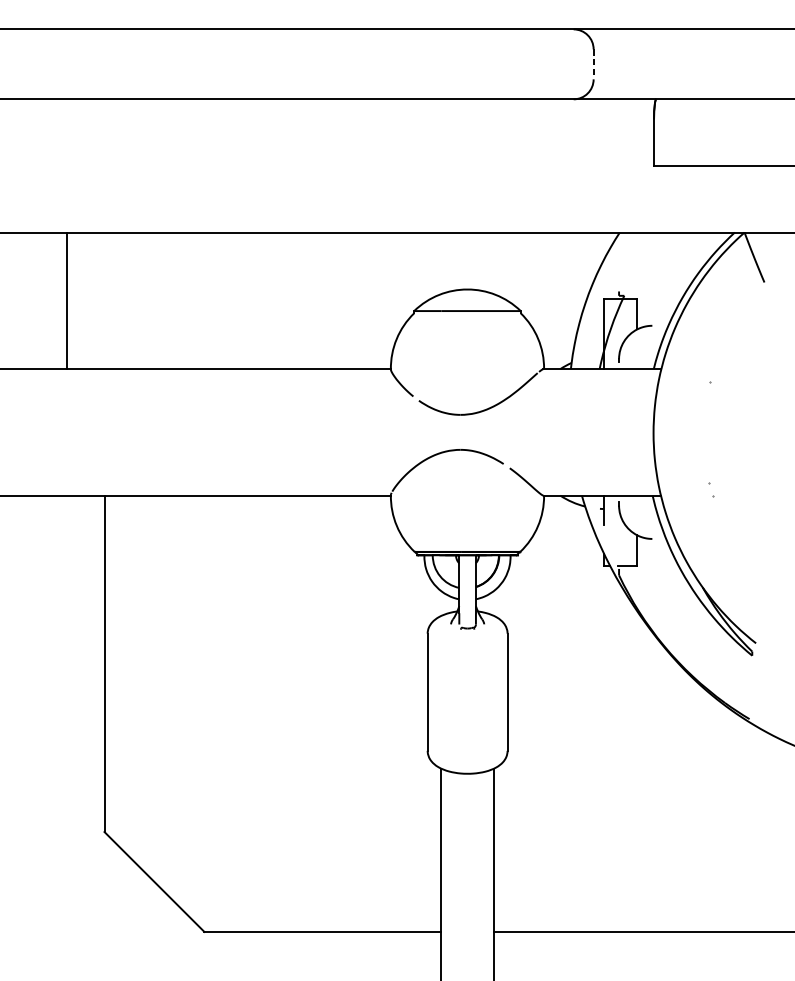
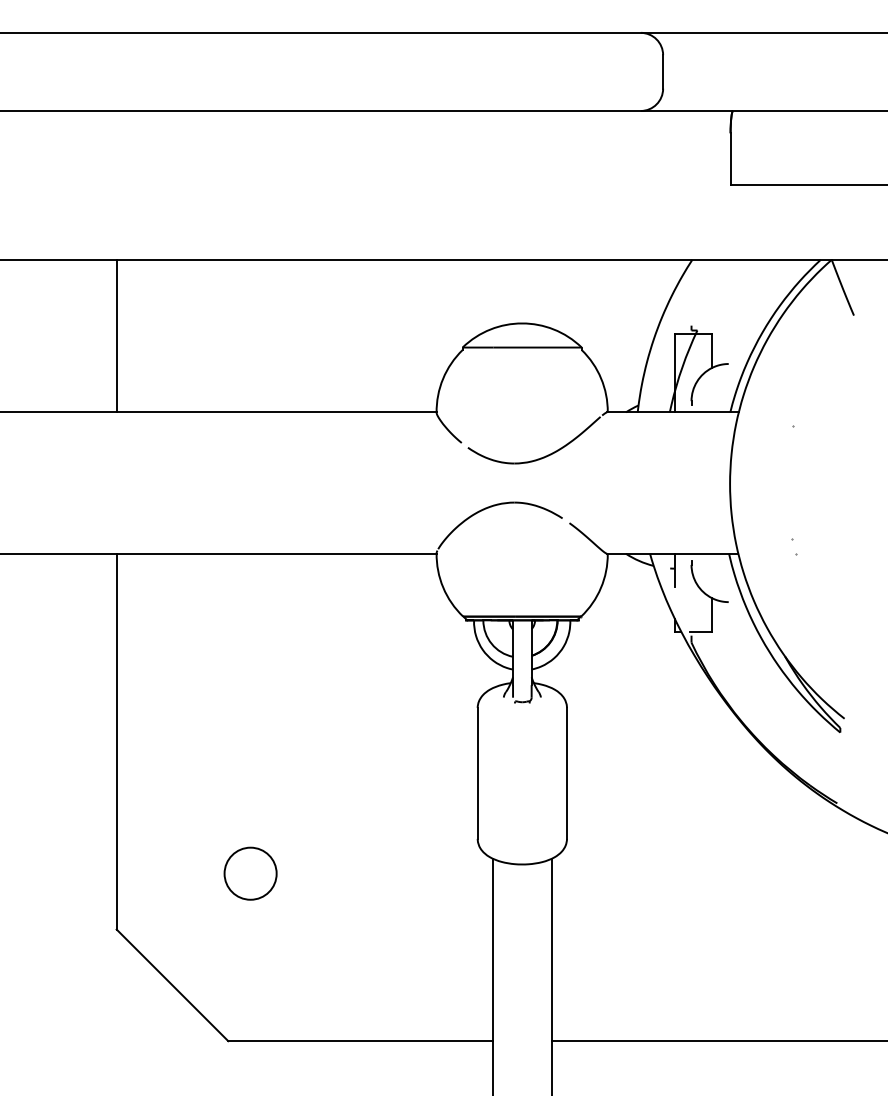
line: (593, 63) -> (663, 71), dashed -> solid
line: (66, 300) -> (116, 335), moved
circle: (224, 781) -> (250, 873), added

